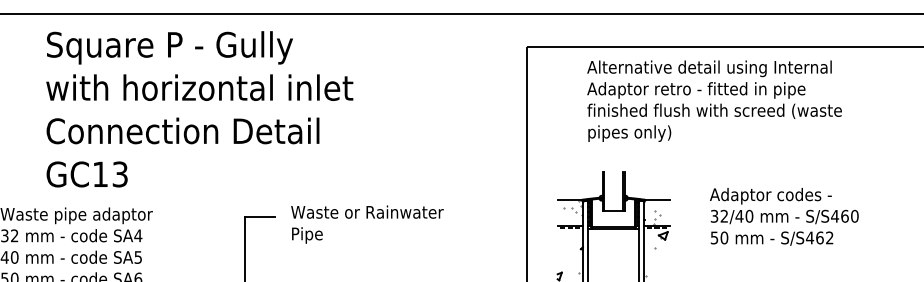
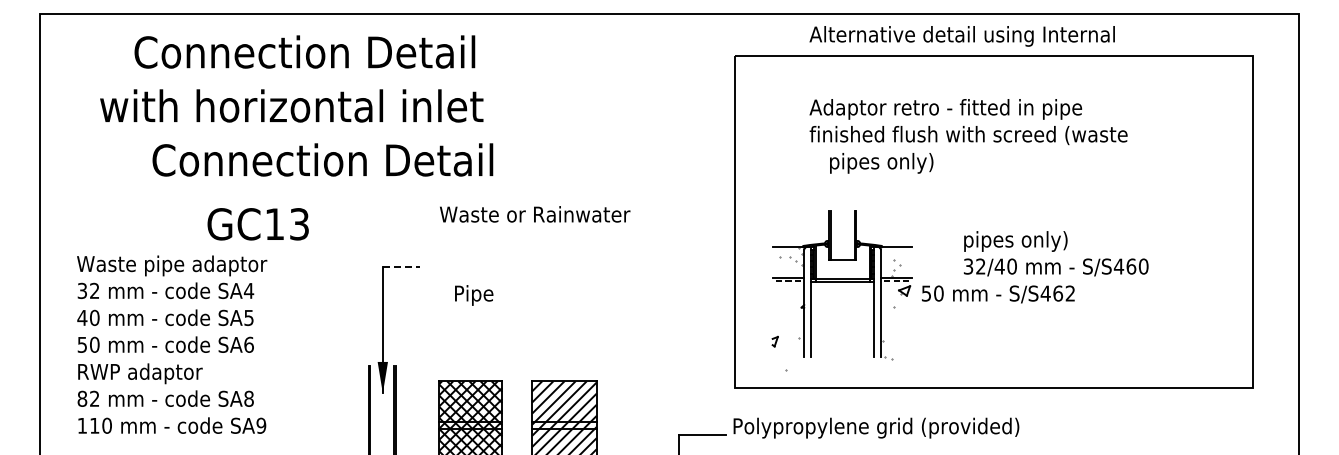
text: (182, 48) -> (304, 56), Square P - Gully -> Connection Detail
text: (708, 68) -> (961, 36), moved
text: (199, 87) -> (291, 105), moved
text: (182, 130) -> (322, 159), moved
text: (629, 133) -> (881, 163), moved
text: (86, 174) -> (257, 224), moved
text: (770, 196) -> (1038, 241), Adaptor codes - -> pipes only)
text: (367, 212) -> (535, 214), moved
line: (260, 217) -> (401, 267), solid -> dashed
text: (307, 235) -> (474, 295), moved
text: (772, 238) -> (998, 294), moved

